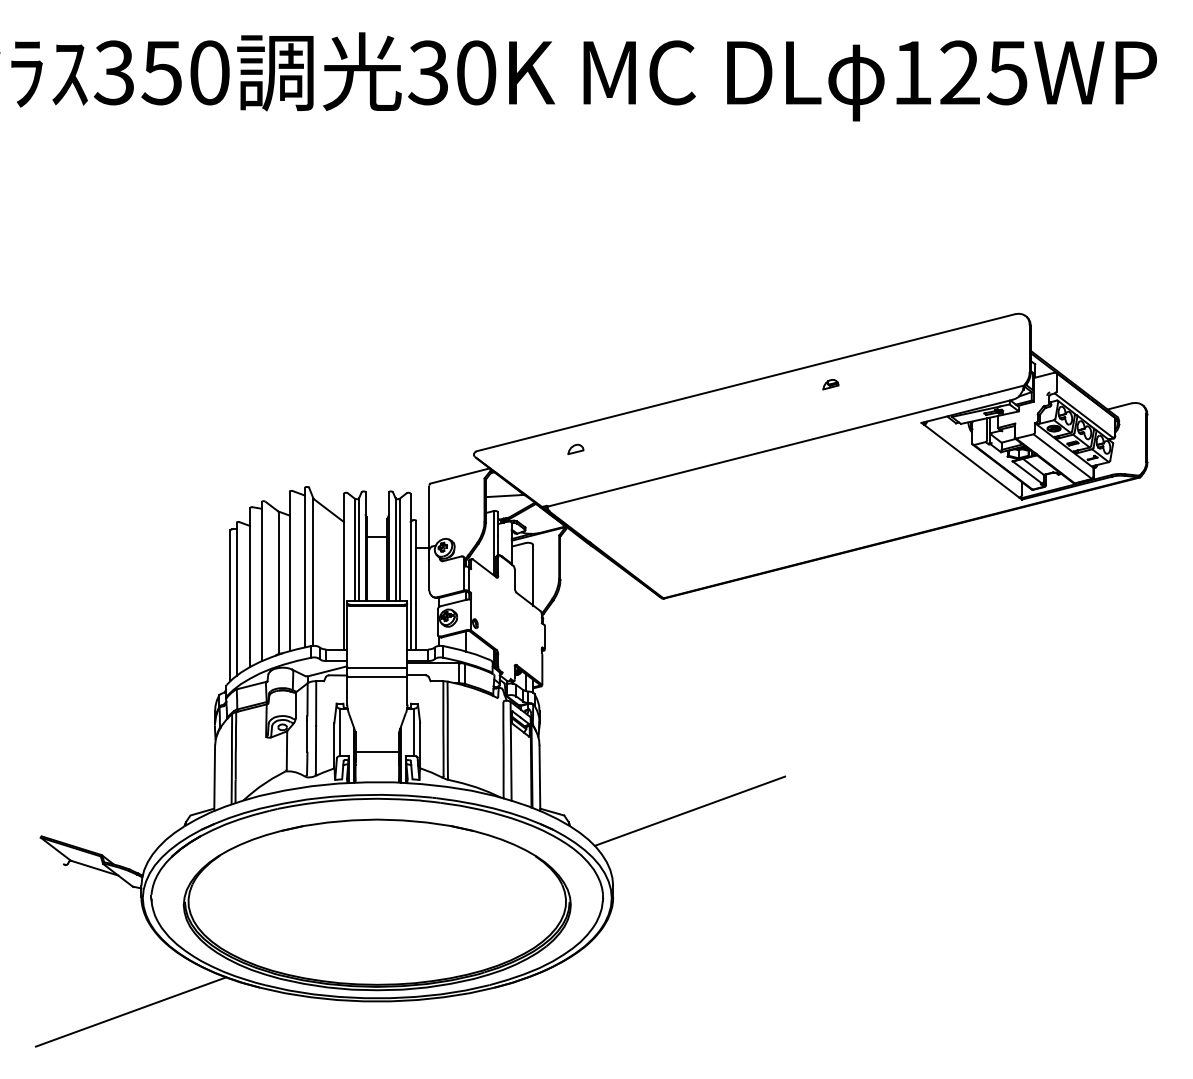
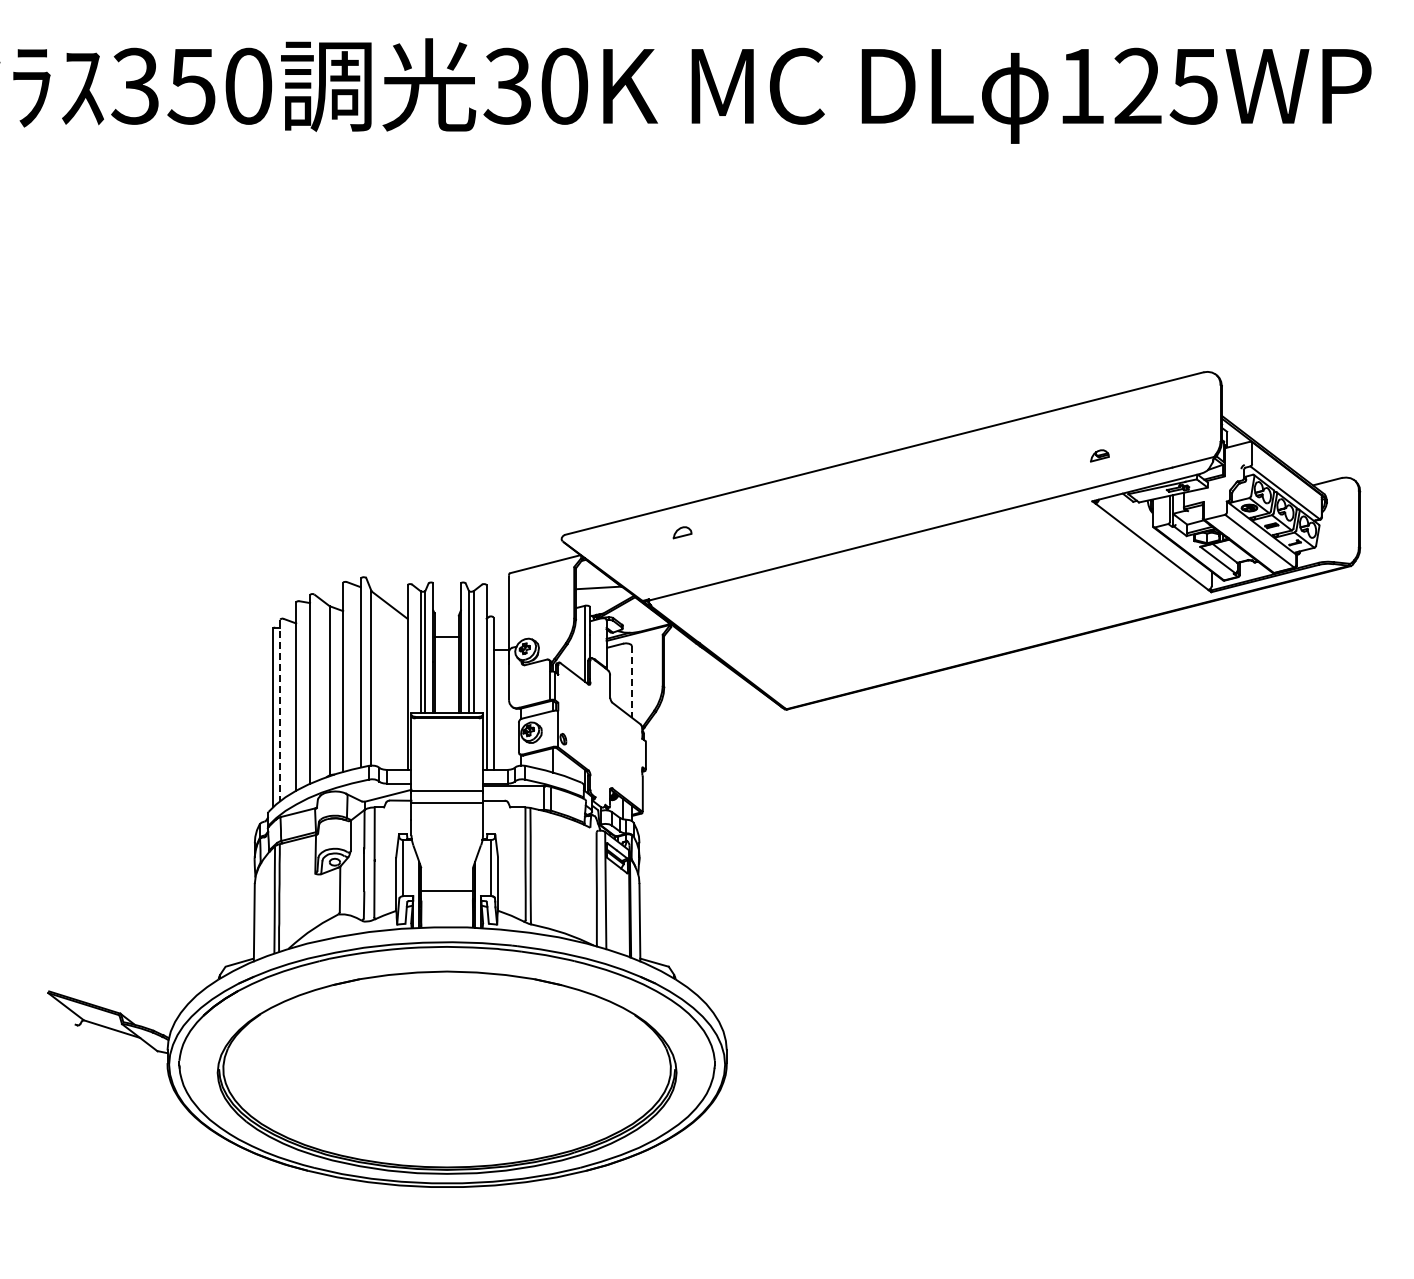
part: (830, 384) -> (1099, 455), moved
line: (533, 574) -> (632, 681), solid -> dashed
line: (236, 599) -> (280, 710), solid -> dashed
line: (689, 811) -> (817, 961), removed
line: (131, 1011) -> (155, 1199), removed

